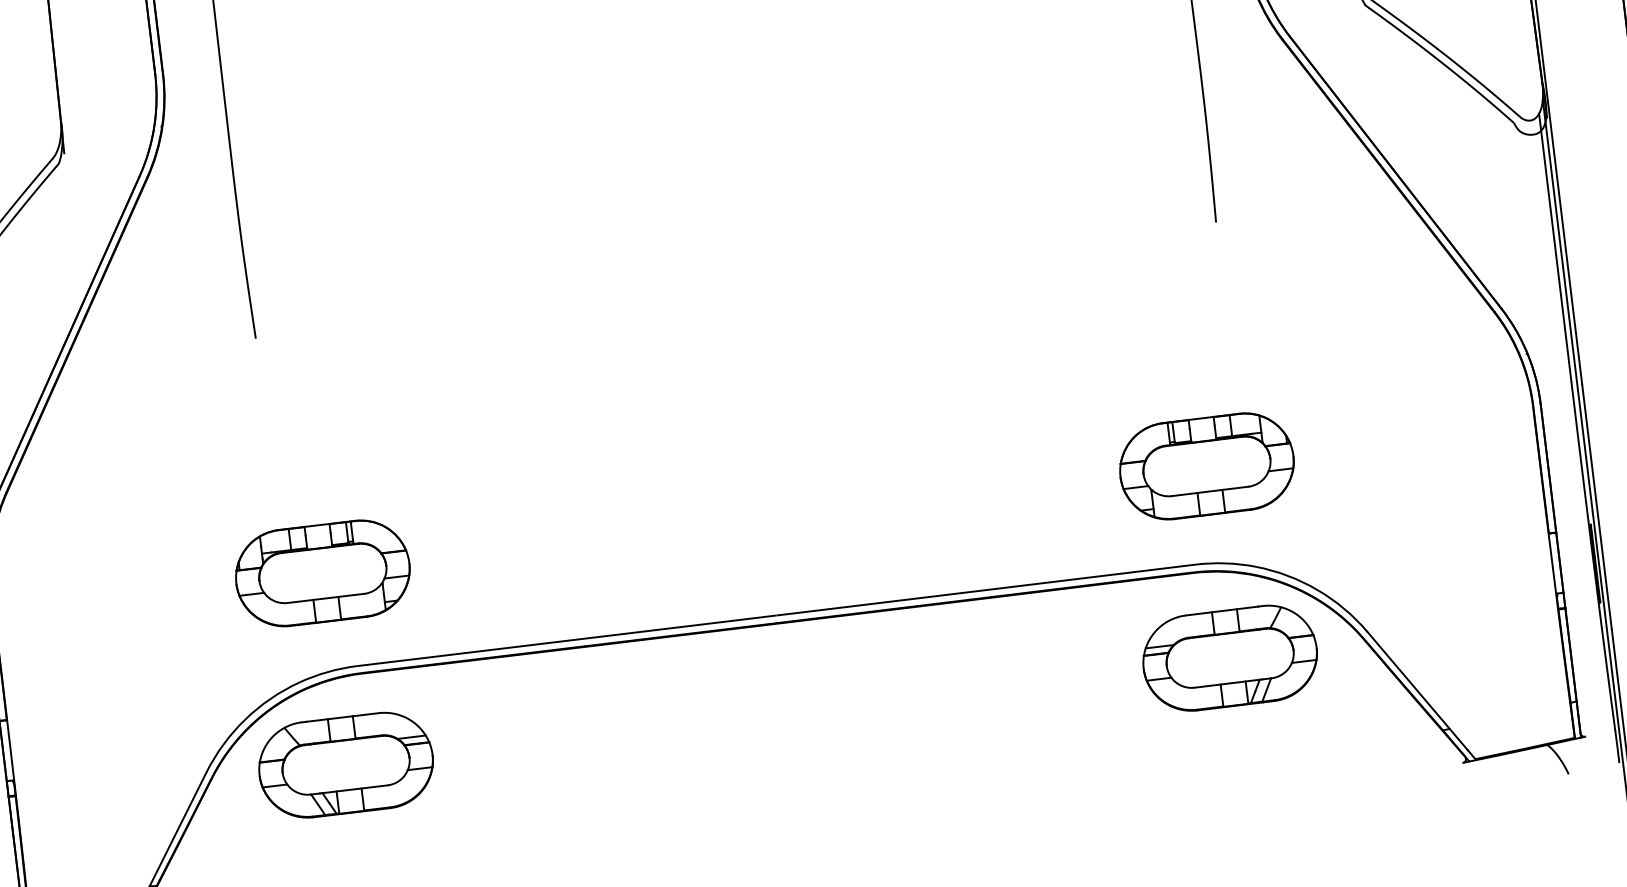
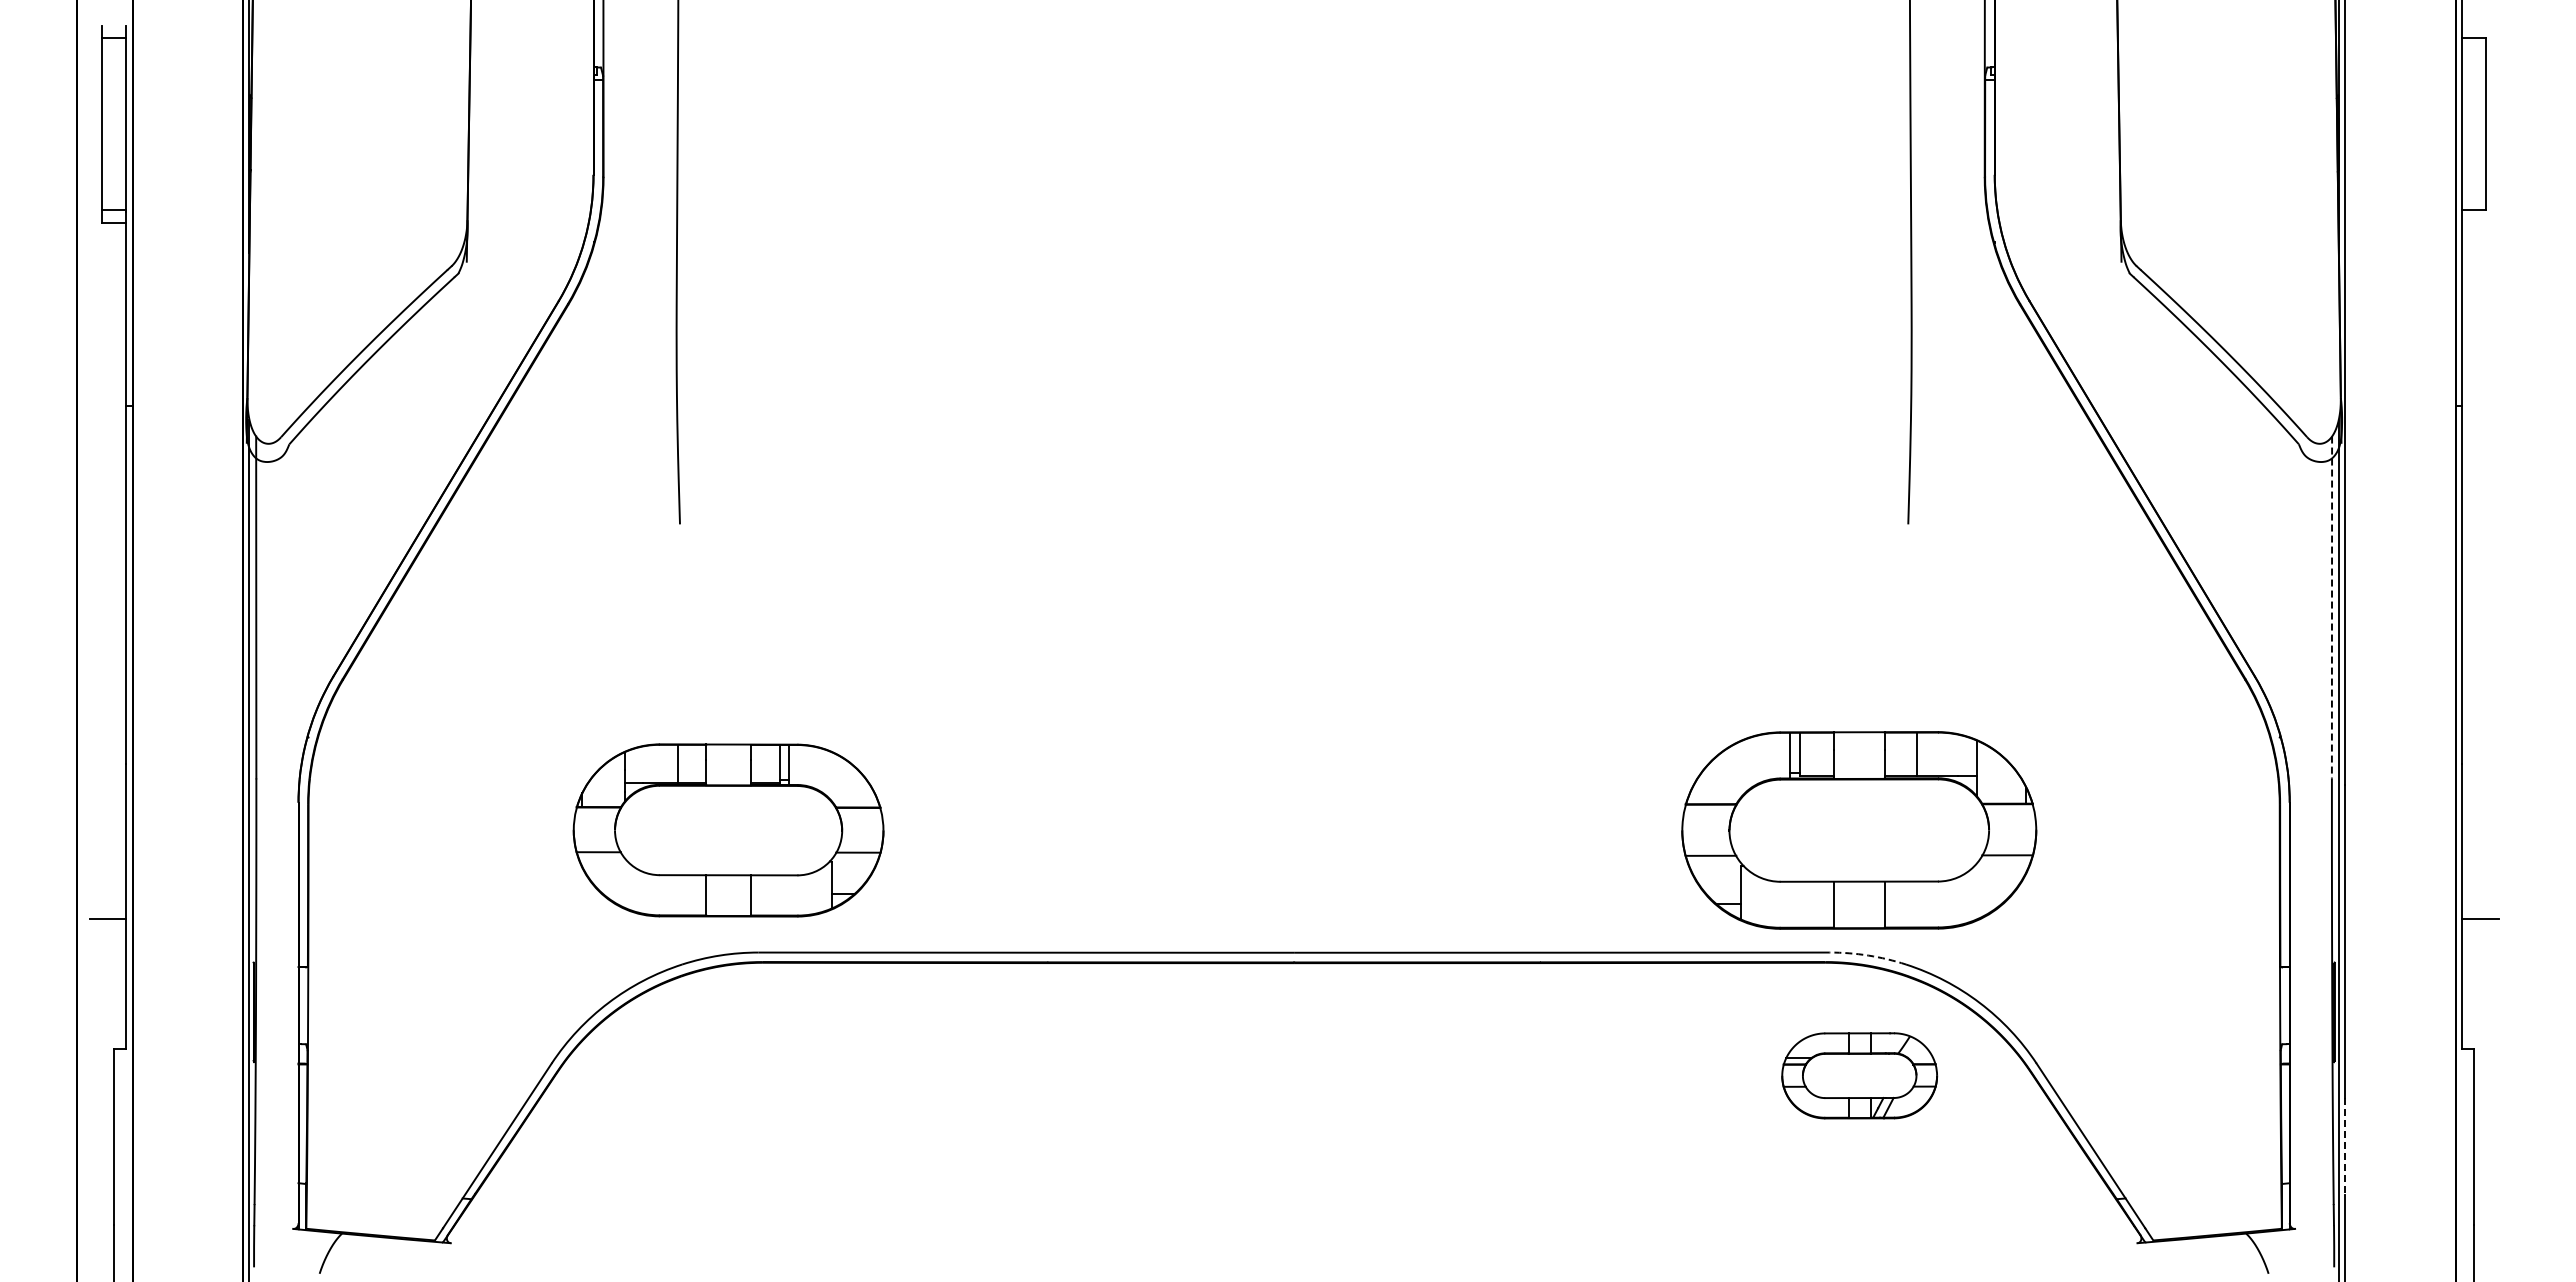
line: (1554, 247) -> (2331, 607), solid -> dashed
part: (1206, 466) -> (1859, 830), size x1.6
arc: (1225, 563) -> (1868, 955), solid -> dashed
part: (322, 573) -> (728, 830), size x1.4
part: (1230, 657) -> (1859, 1075), size x0.7
line: (1616, 667) -> (2345, 1146), solid -> dashed
part: (345, 764) -> (728, 1075), removed

